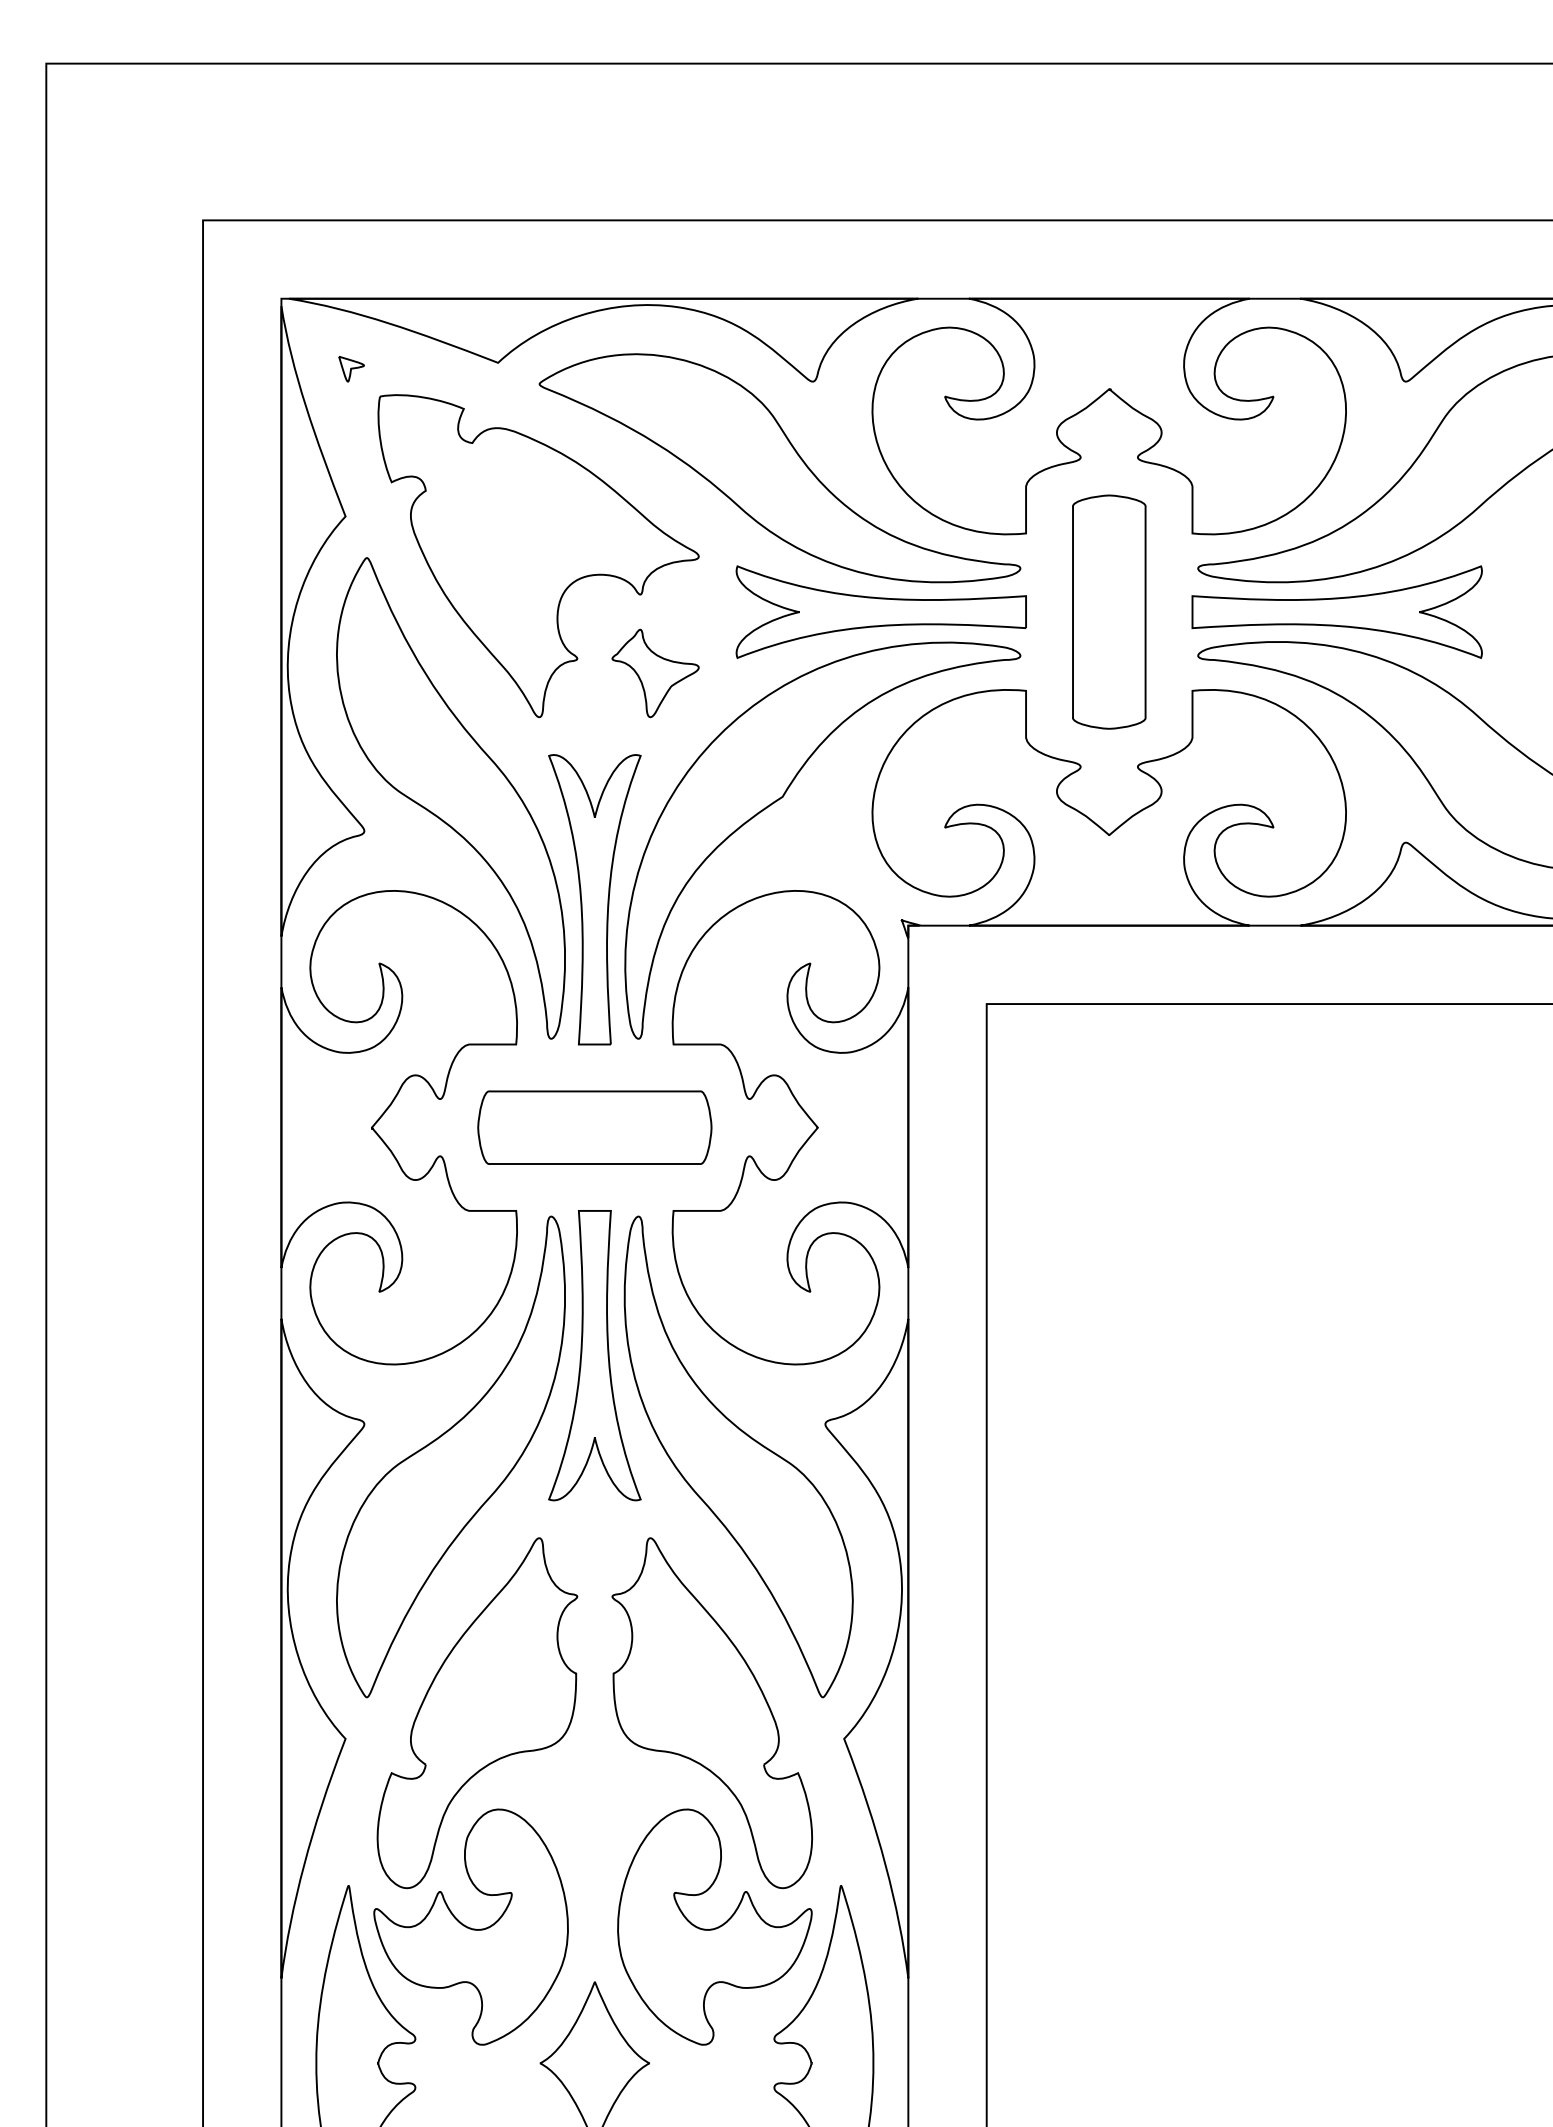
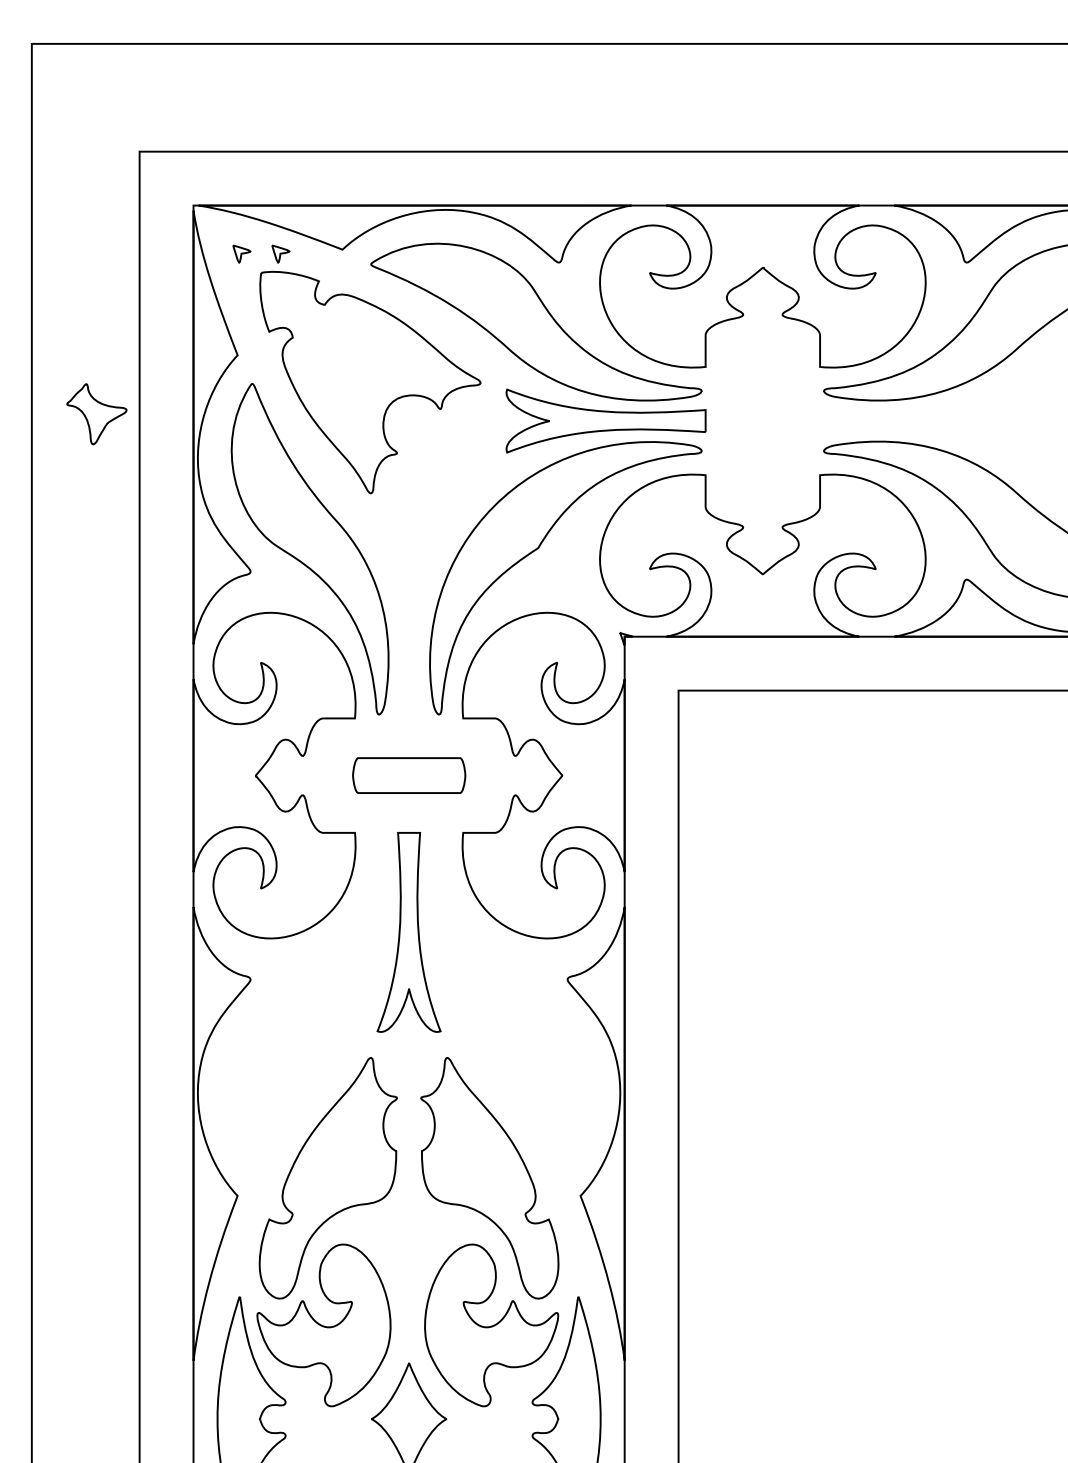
part: (407, 368) -> (280, 253), added
part: (1337, 611) -> (919, 420), removed
part: (1108, 612) -> (762, 421), removed
part: (655, 673) -> (96, 414), moved
part: (594, 899) -> (408, 618), removed
part: (595, 1127) -> (409, 775), size x0.7
part: (450, 1456) -> (309, 1001), removed
part: (737, 1456) -> (507, 1001), removed

